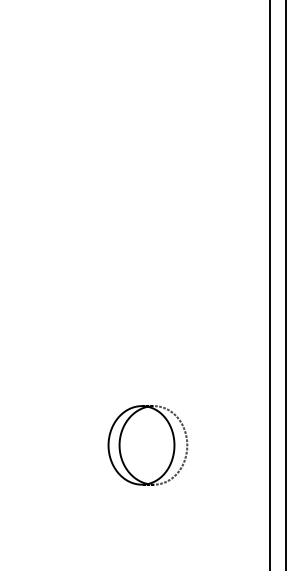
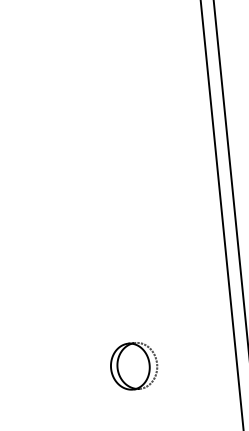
part: (147, 445) -> (133, 366), size x0.7

